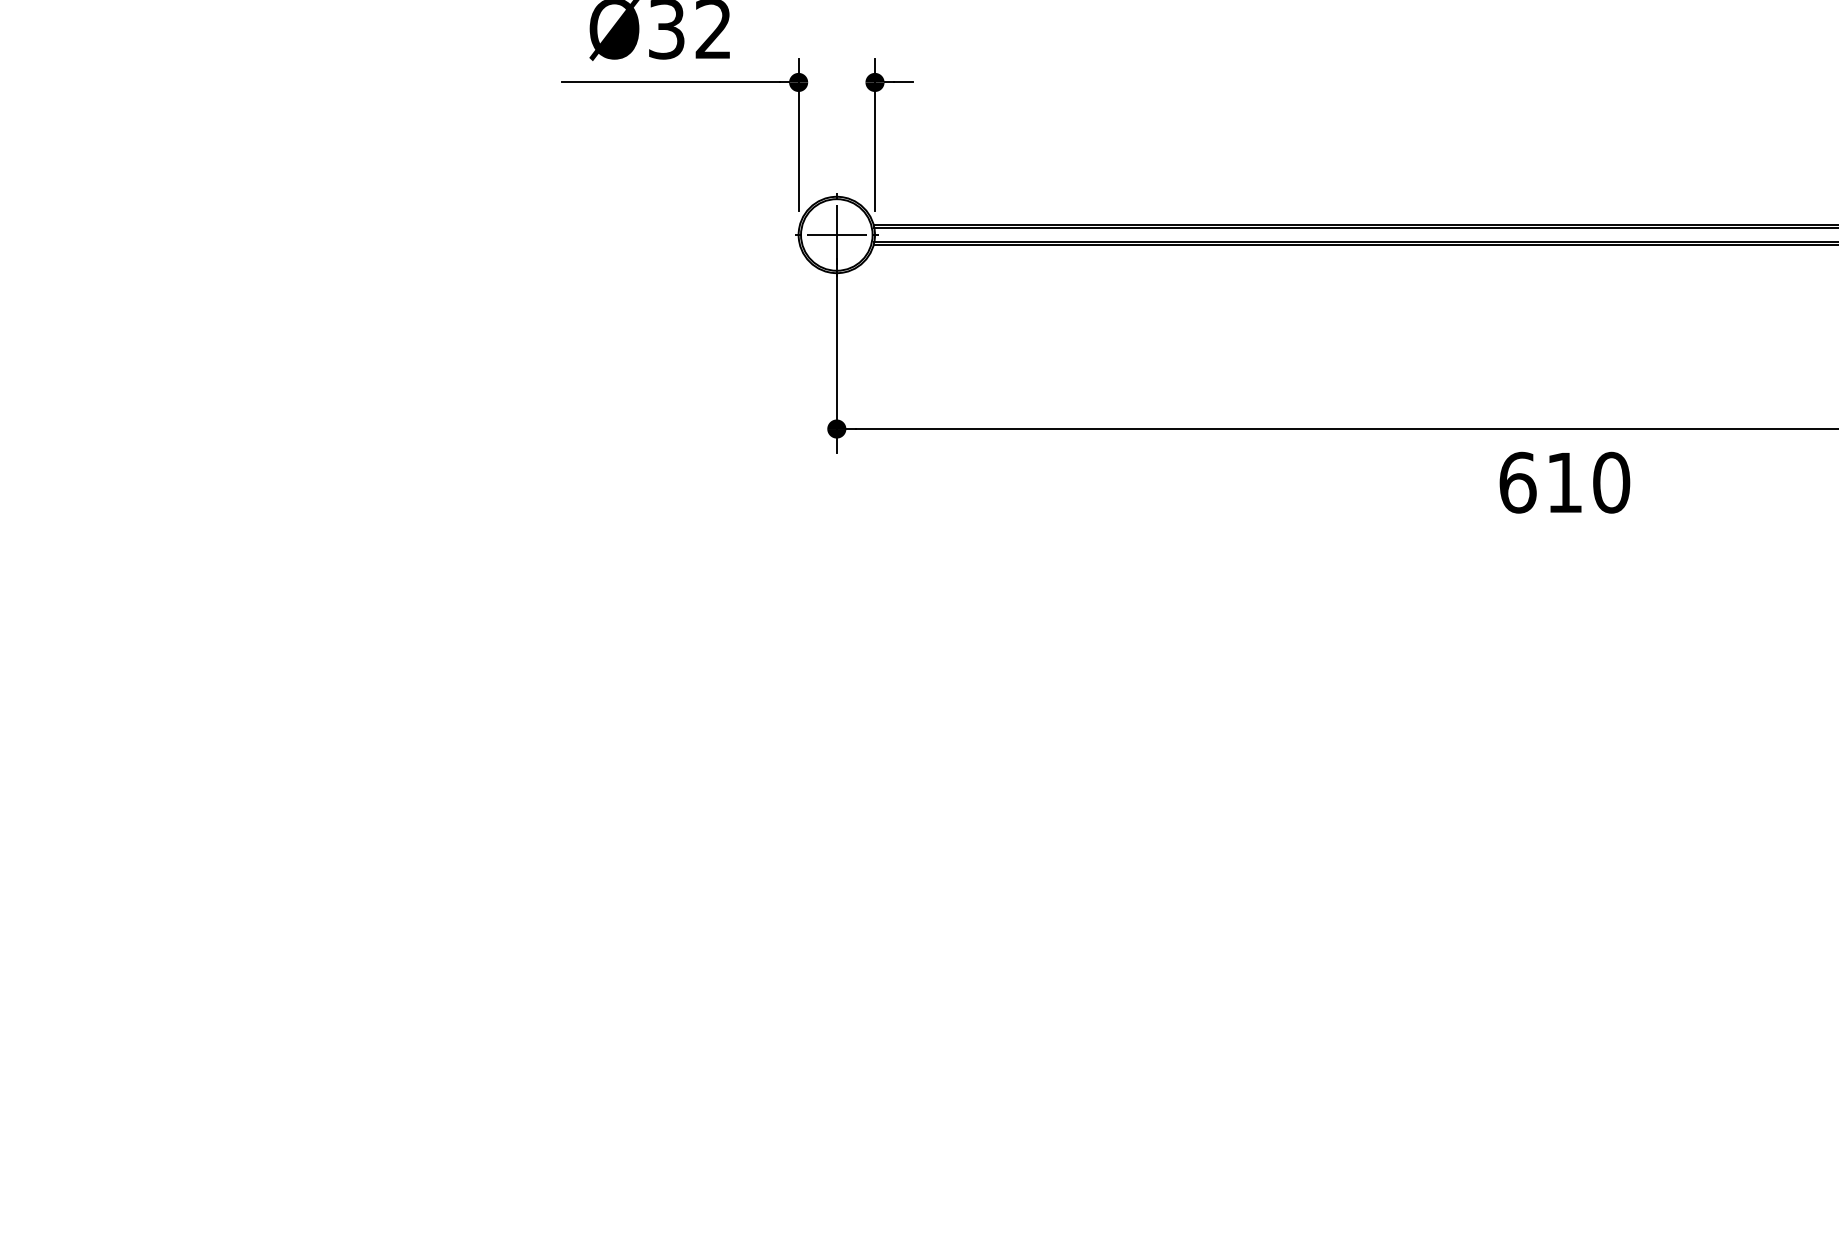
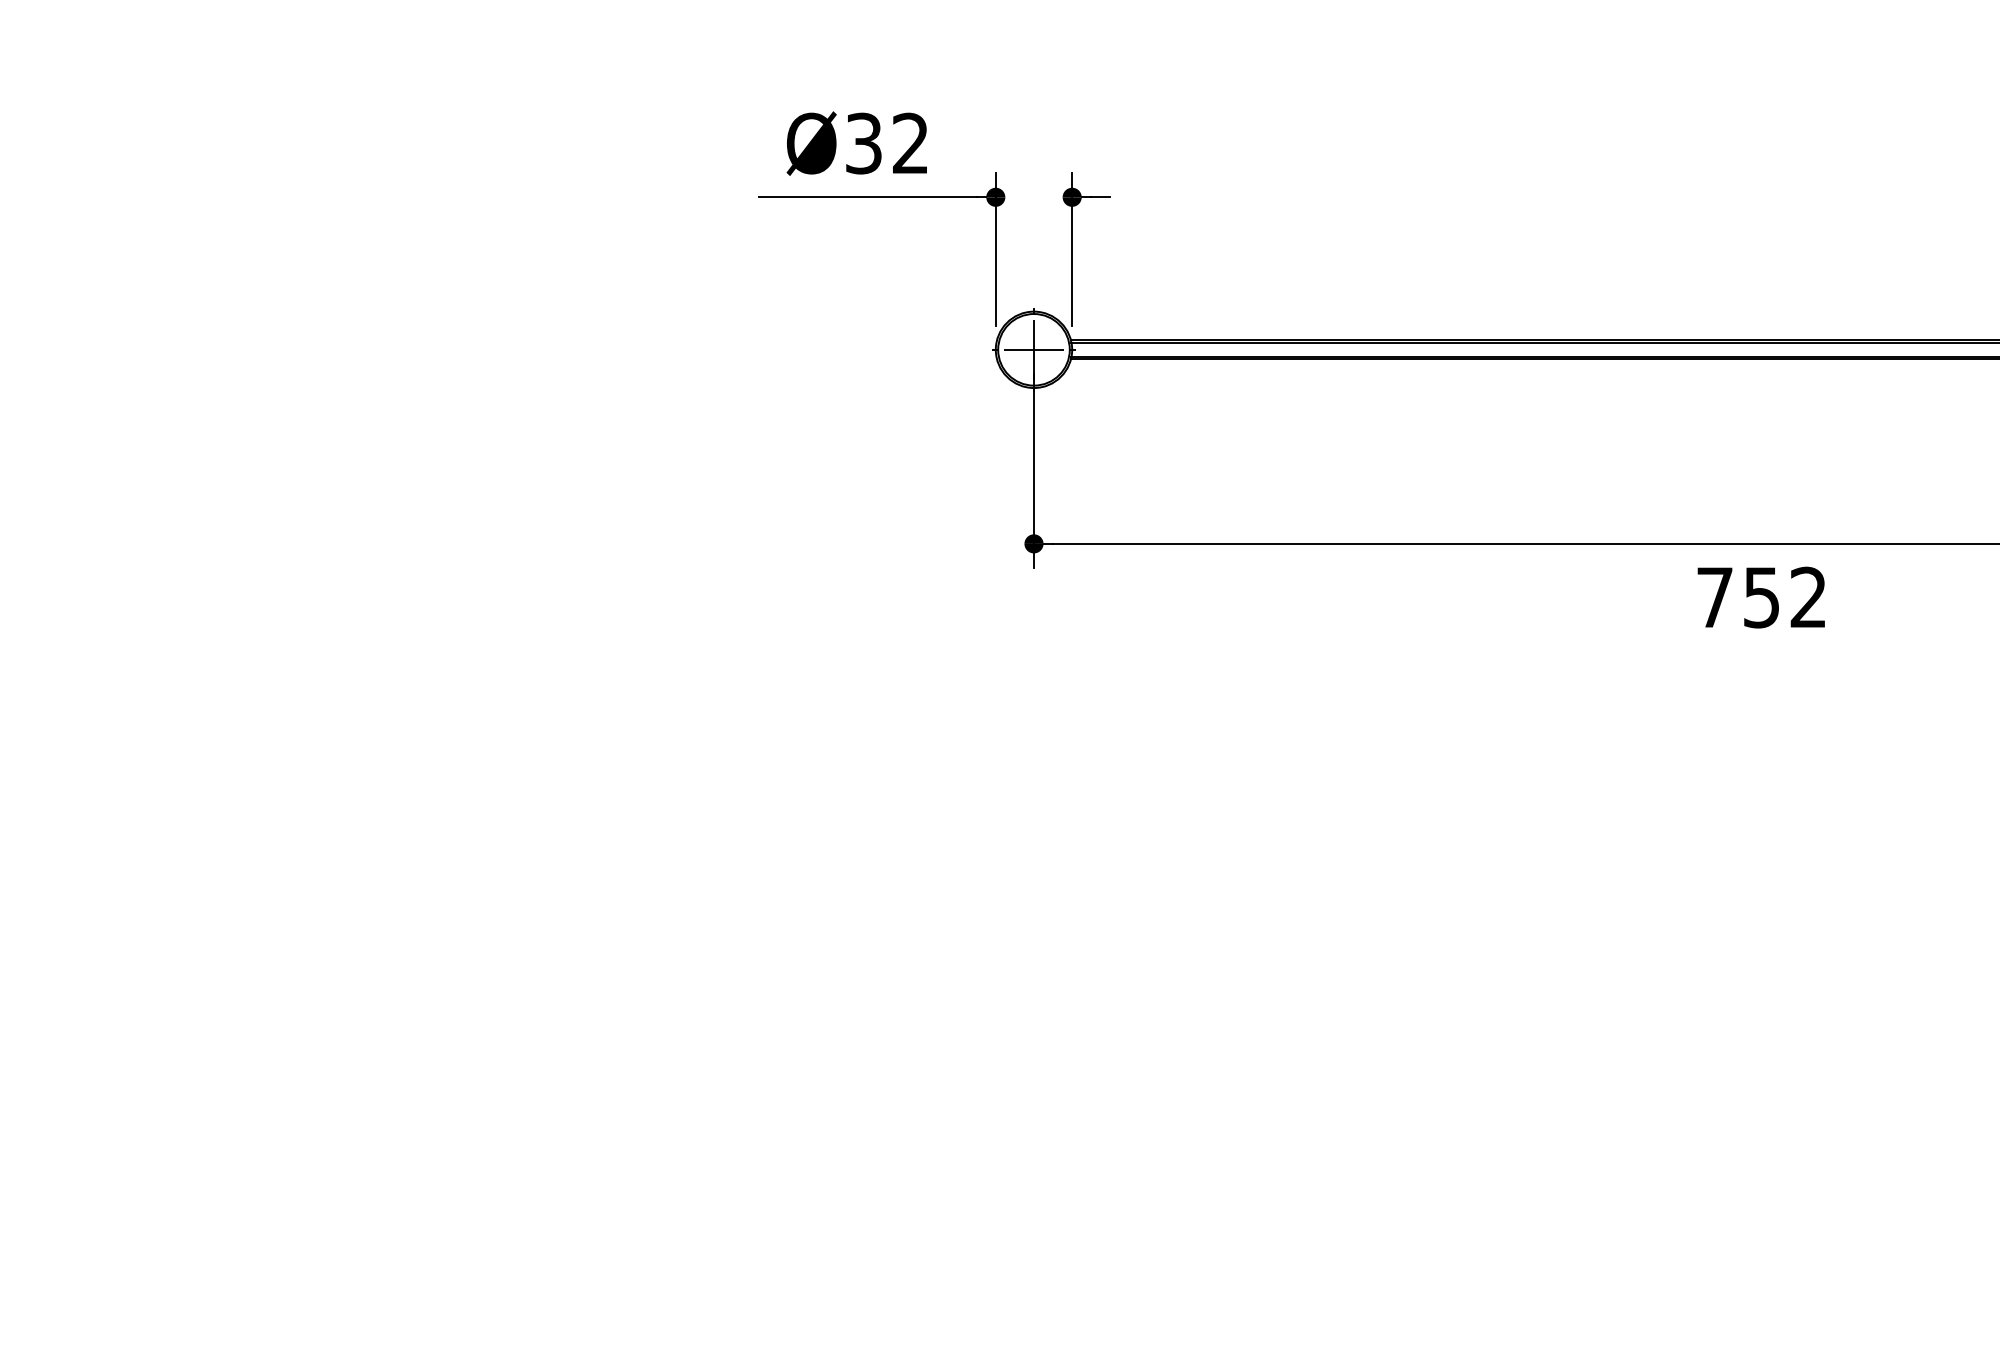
text: (1565, 482) -> (1762, 597), 610 -> 752

